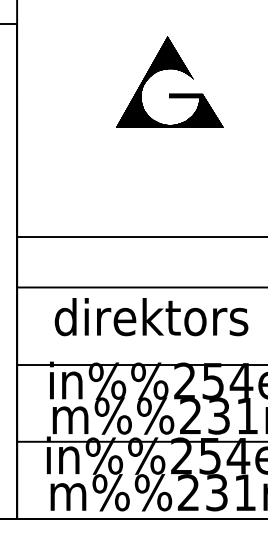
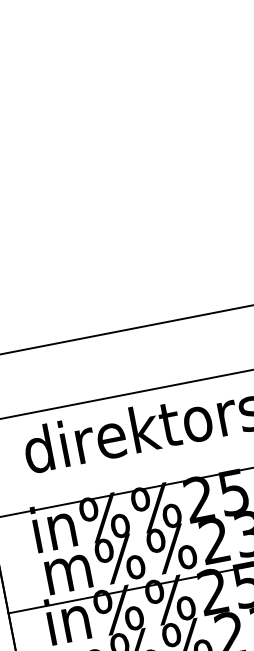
part: (169, 69) -> (106, 121), removed

